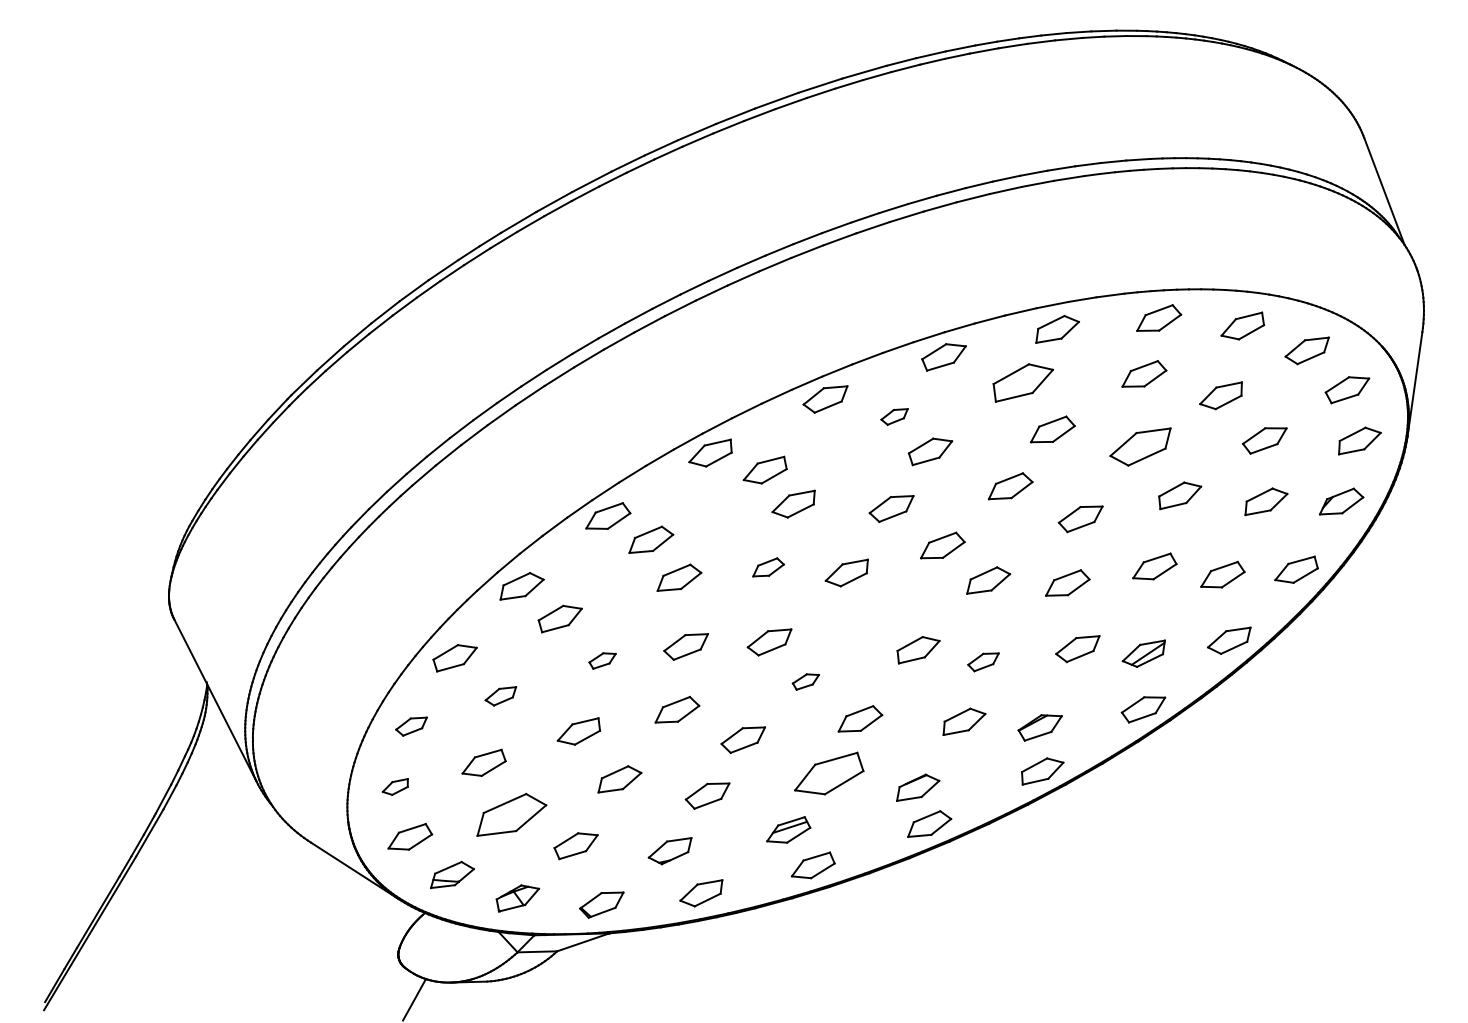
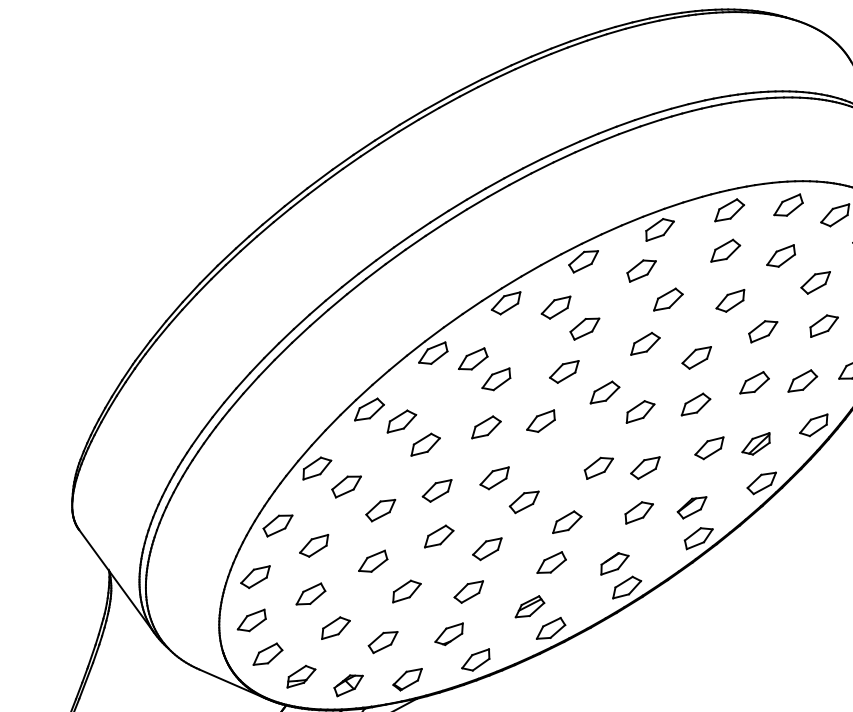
part: (1023, 382) -> (642, 269), size x0.71
part: (894, 416) -> (556, 307), size x1.67
part: (1140, 447) -> (730, 301), size x0.71
part: (768, 567) -> (485, 426), size x1.43
part: (602, 660) -> (381, 510), size x1.67
part: (983, 662) -> (645, 468), size x1.43
part: (805, 681) -> (524, 501), size x1.67
part: (500, 696) -> (314, 546), size x1.43
part: (411, 726) -> (255, 577), size x1.43
part: (828, 773) -> (550, 563), size x0.62
part: (395, 786) -> (251, 620), size x1.67
part: (511, 814) -> (335, 627), size x0.62

